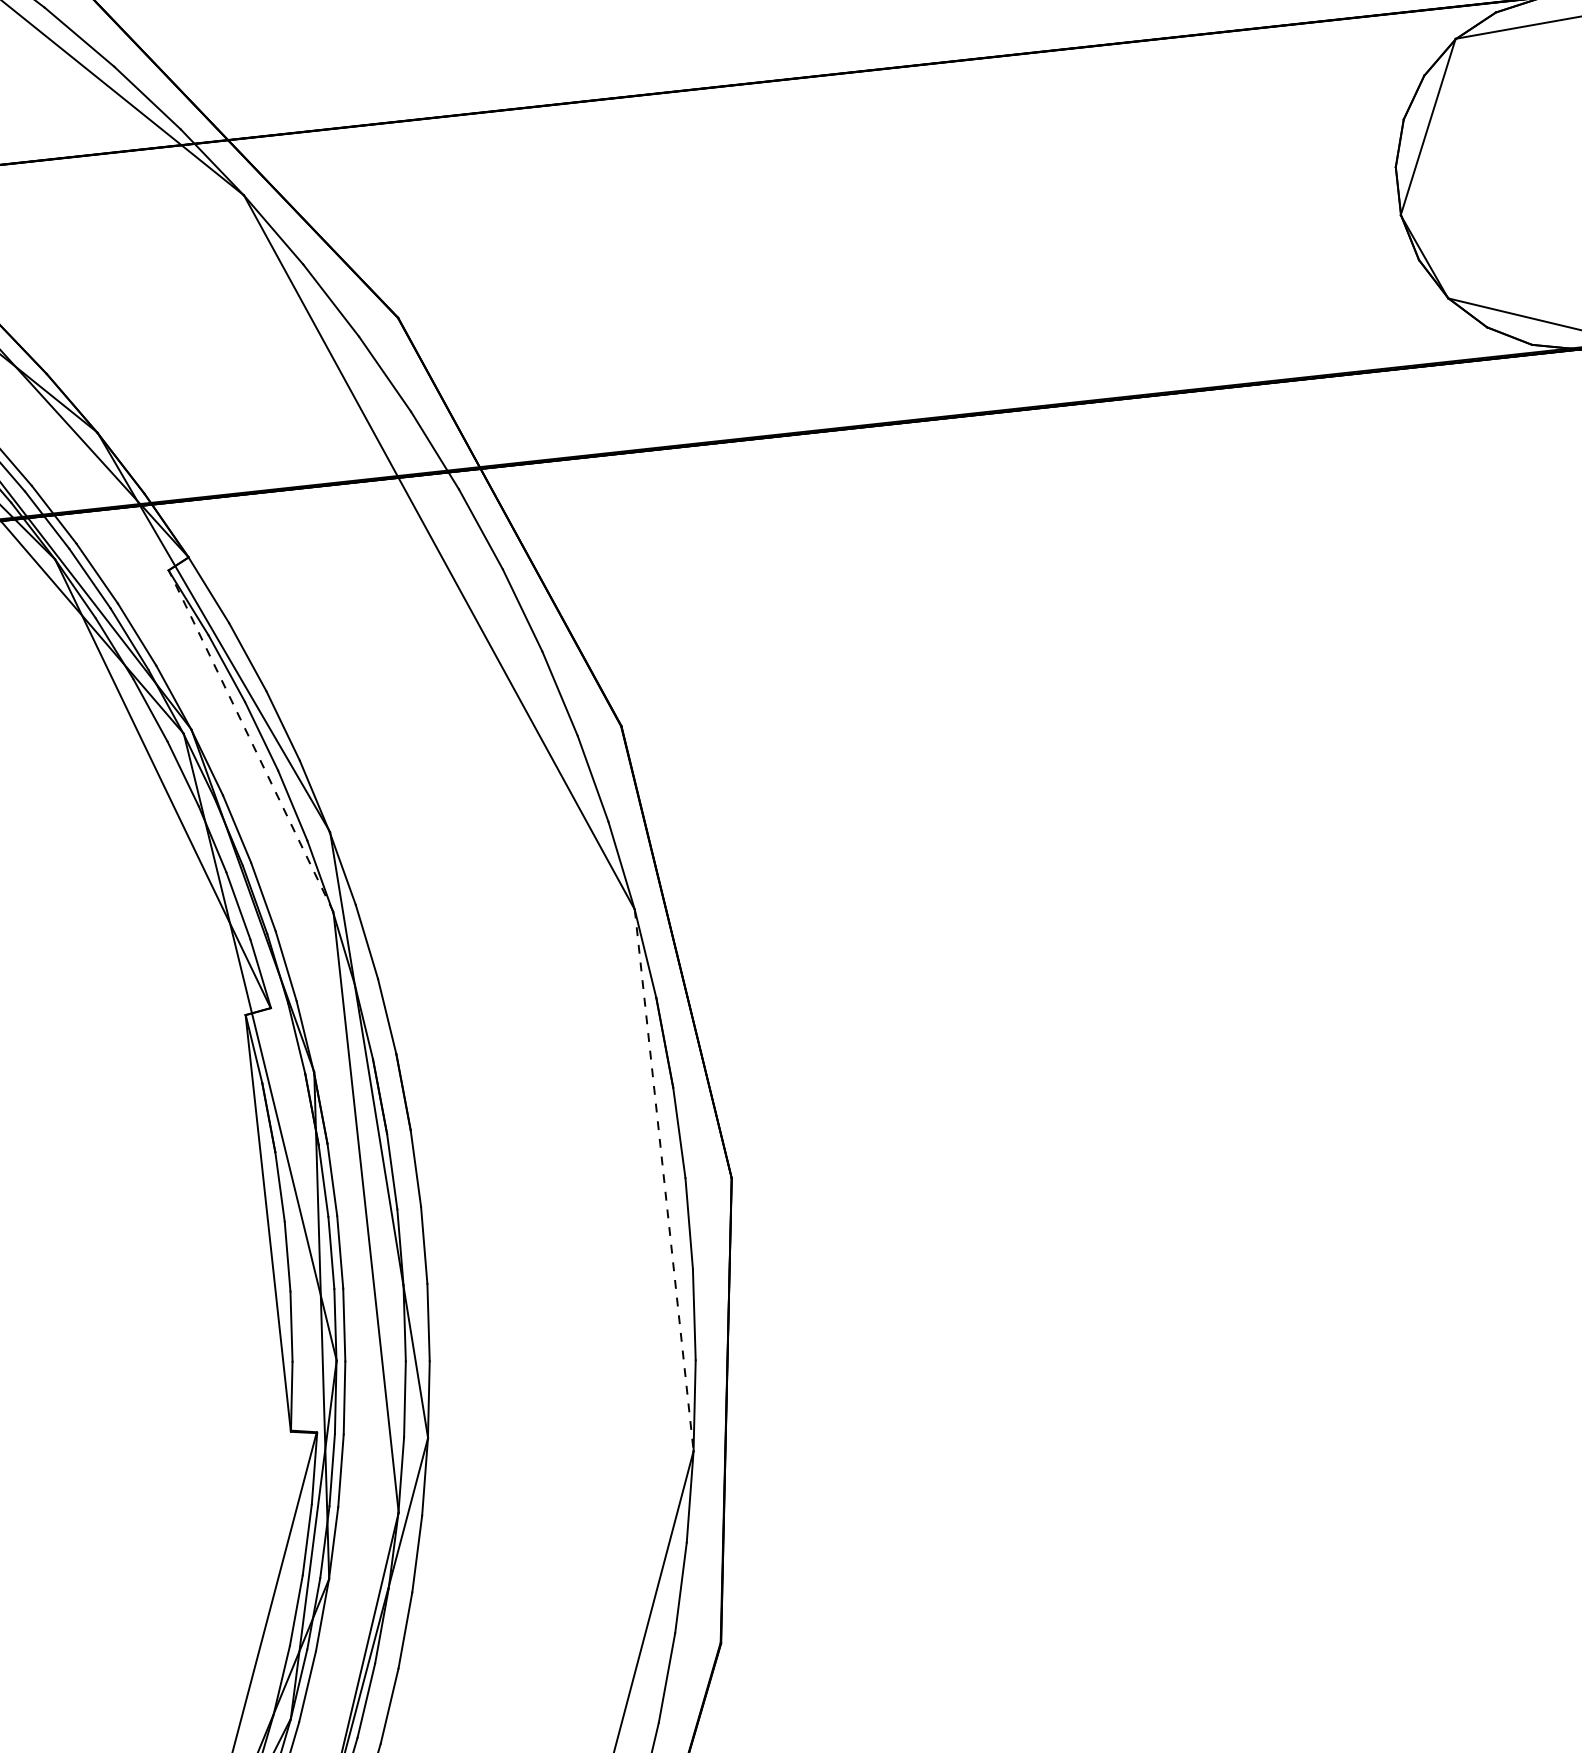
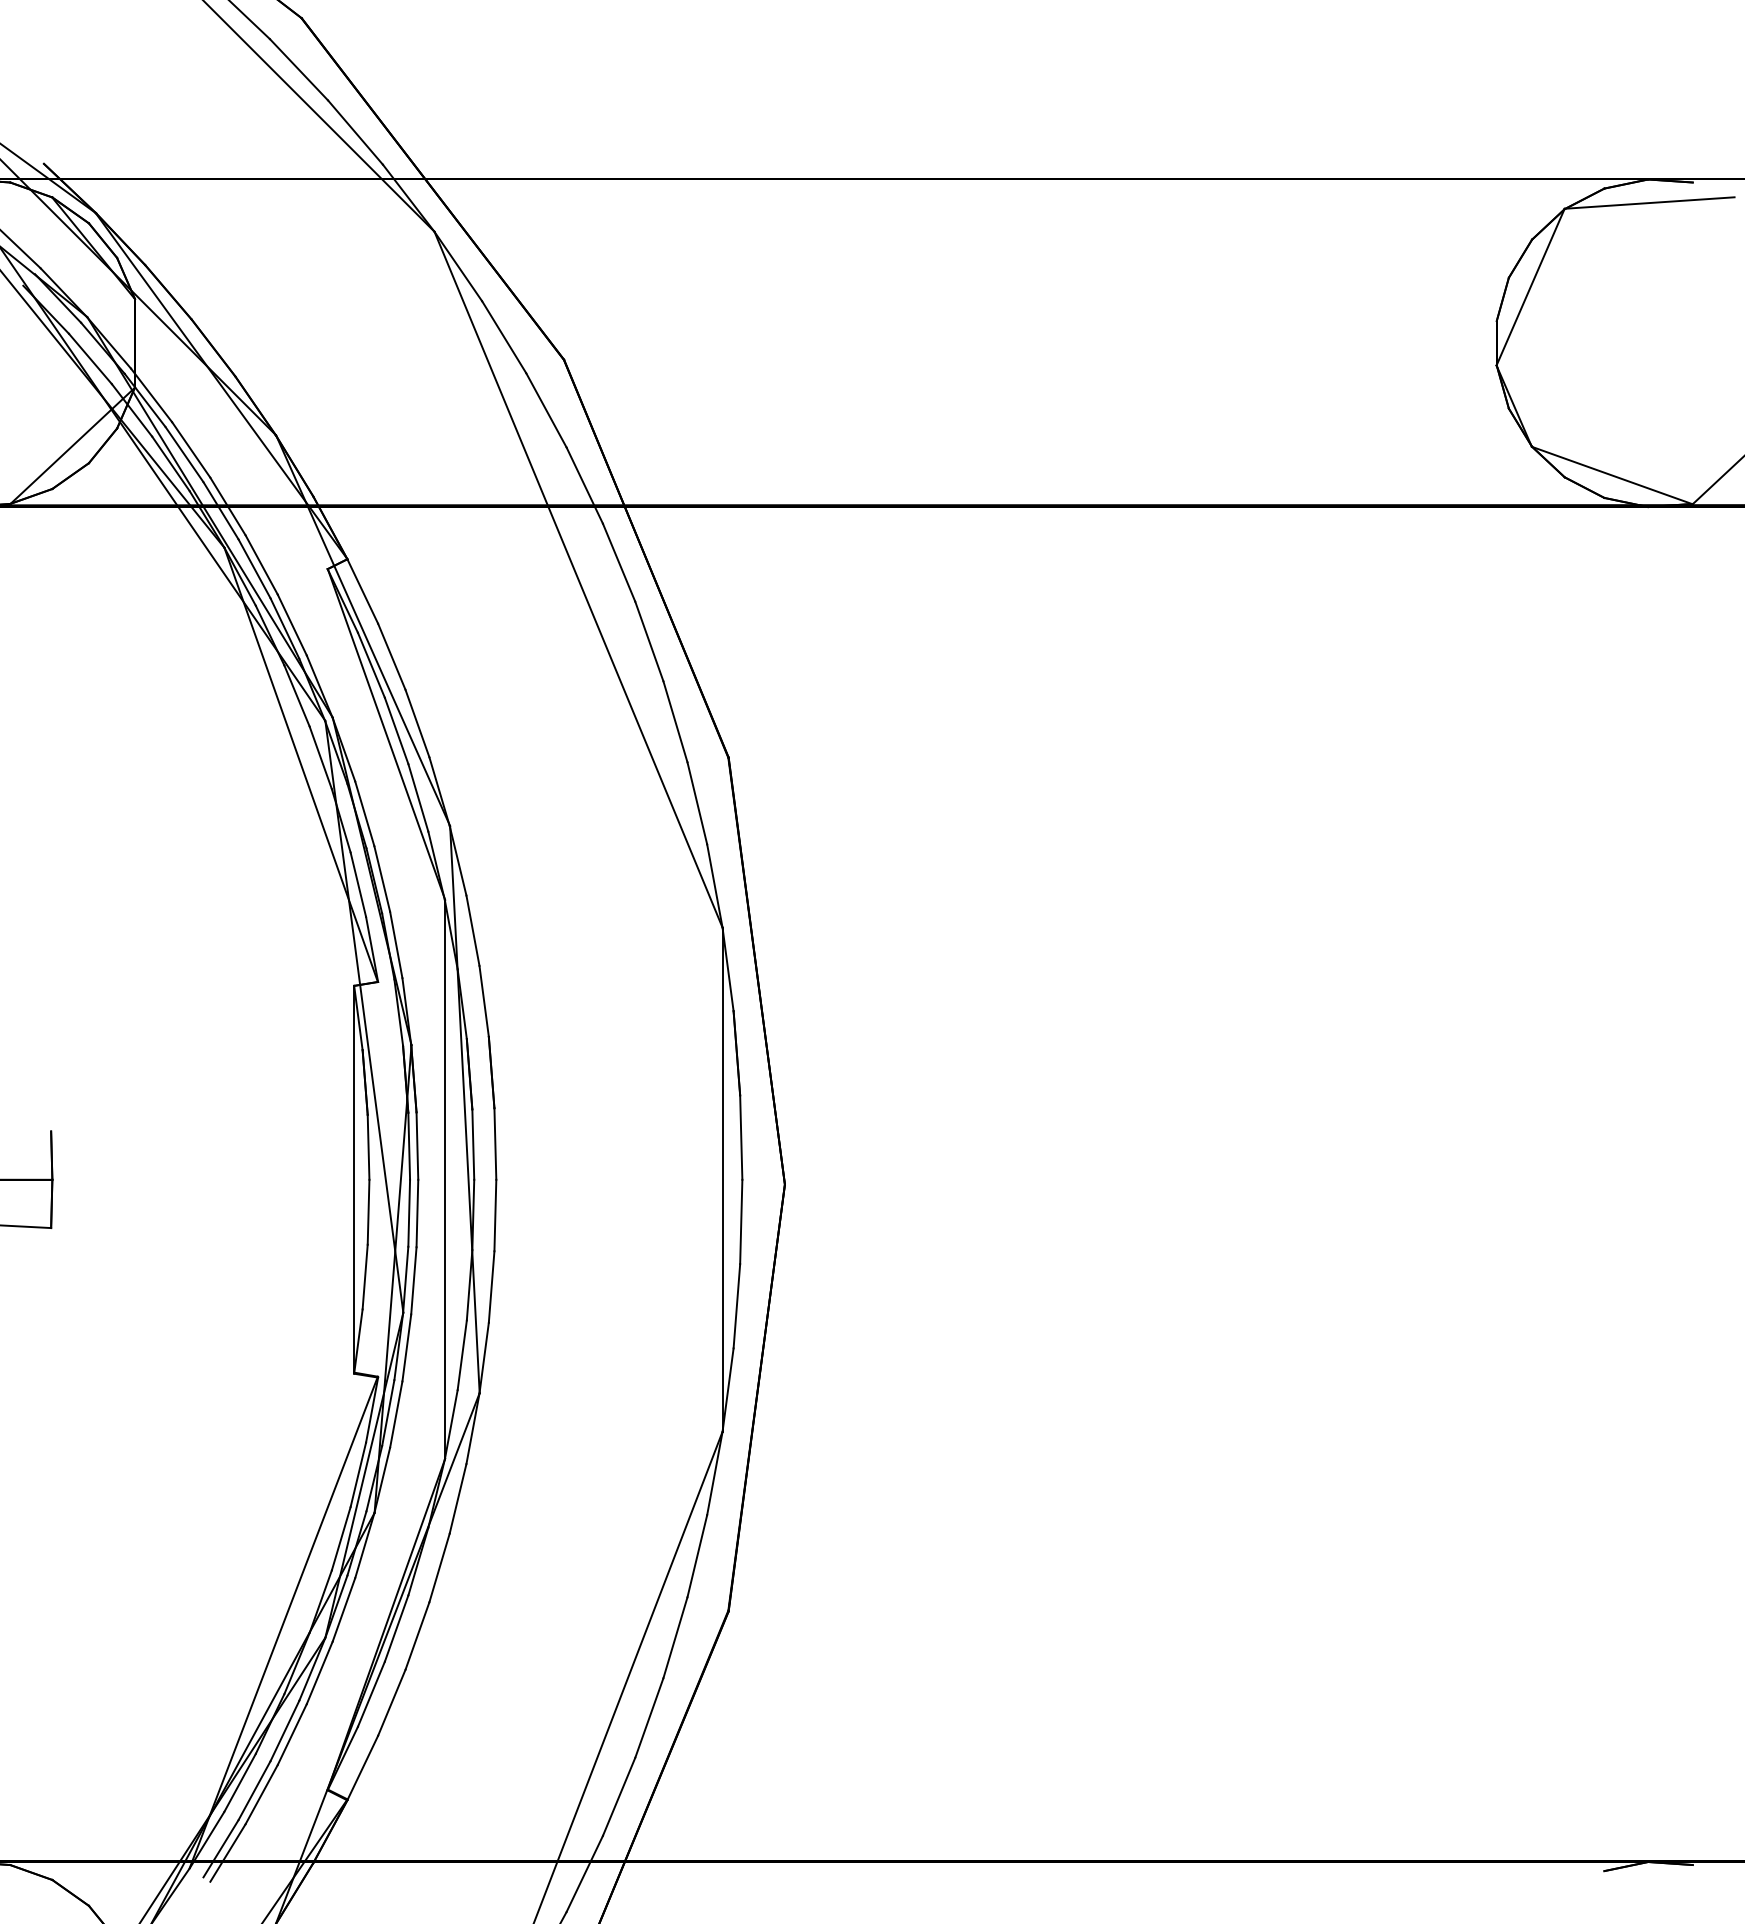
line: (251, 741) -> (386, 734), dashed -> solid
line: (664, 1180) -> (722, 1179), dashed -> solid

